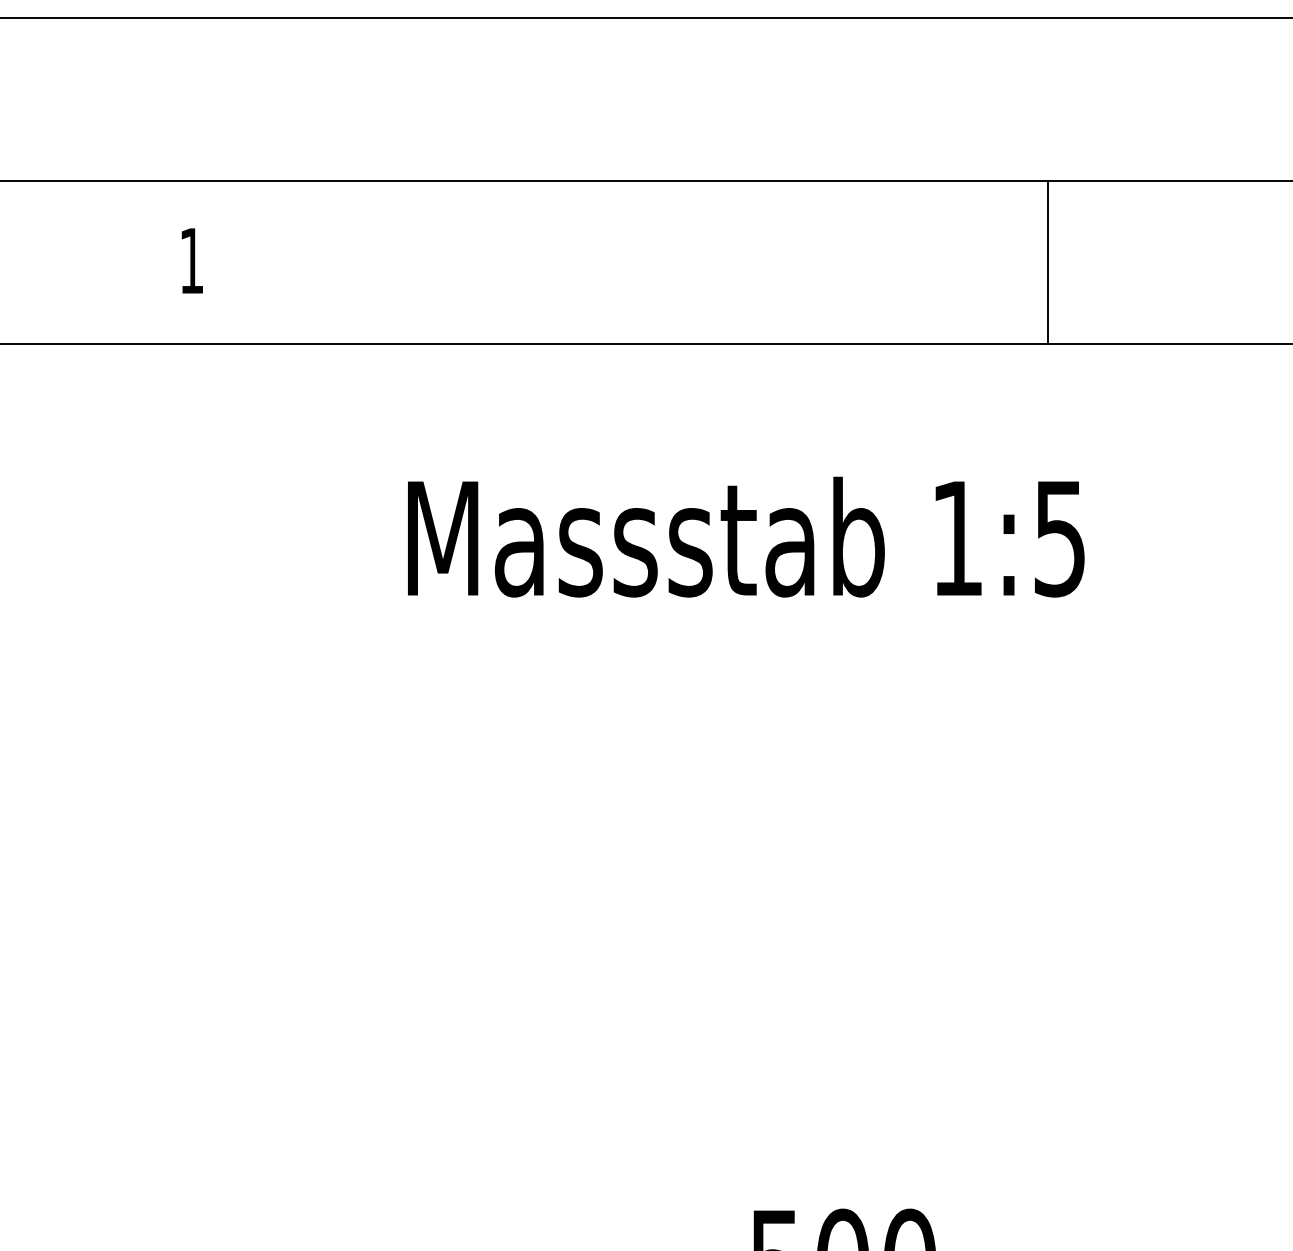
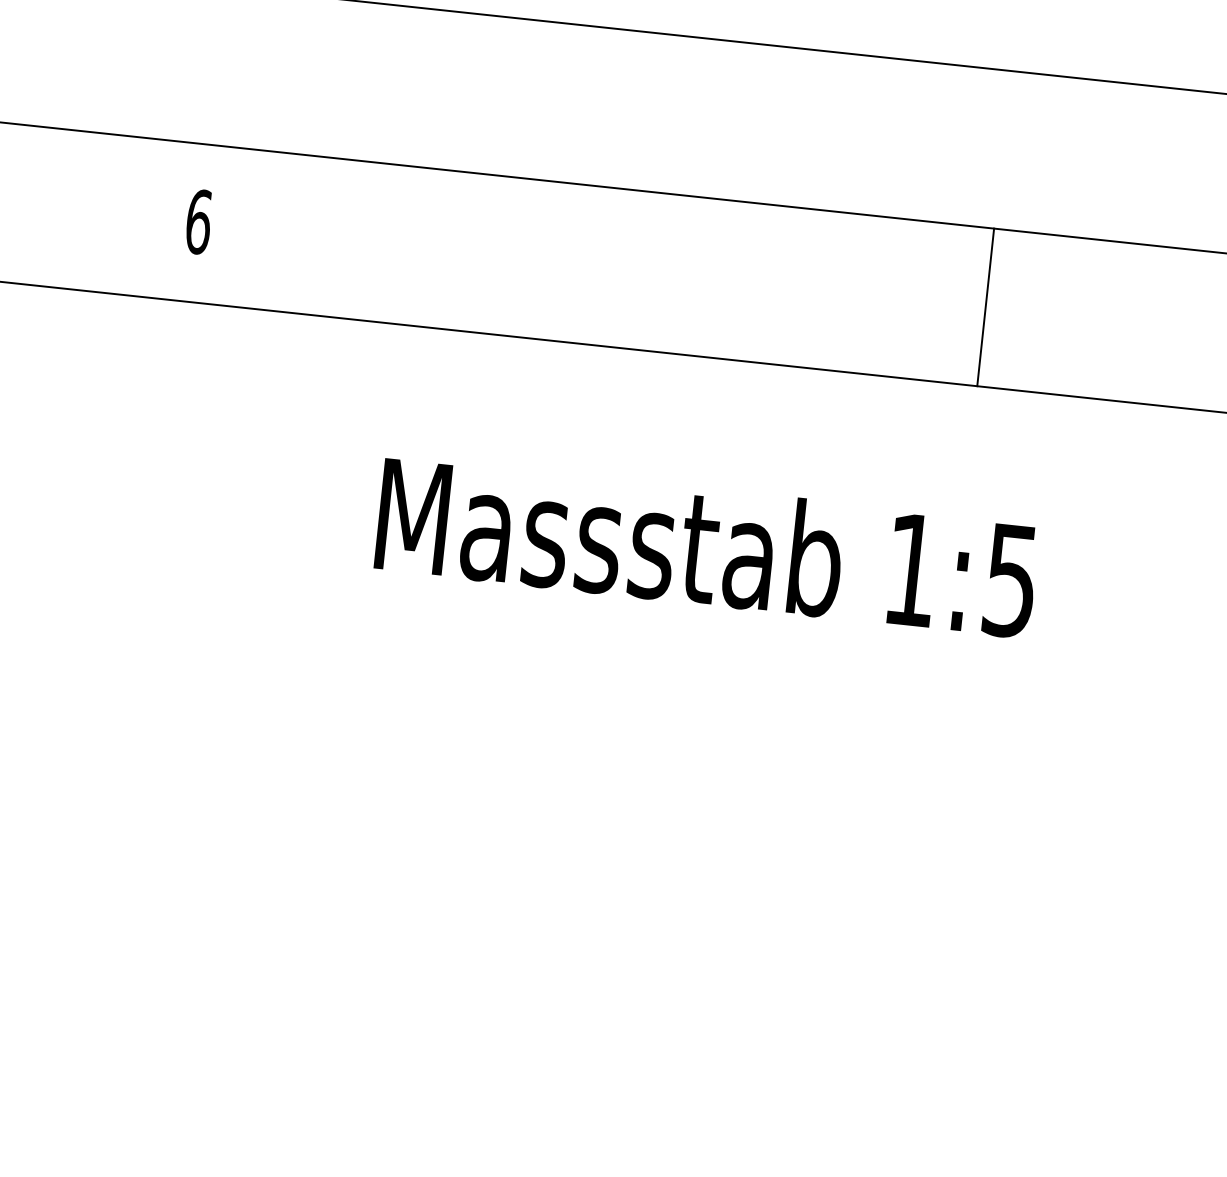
text: (192, 260) -> (199, 221), 1 -> 6
line: (1048, 261) -> (985, 306), moved

